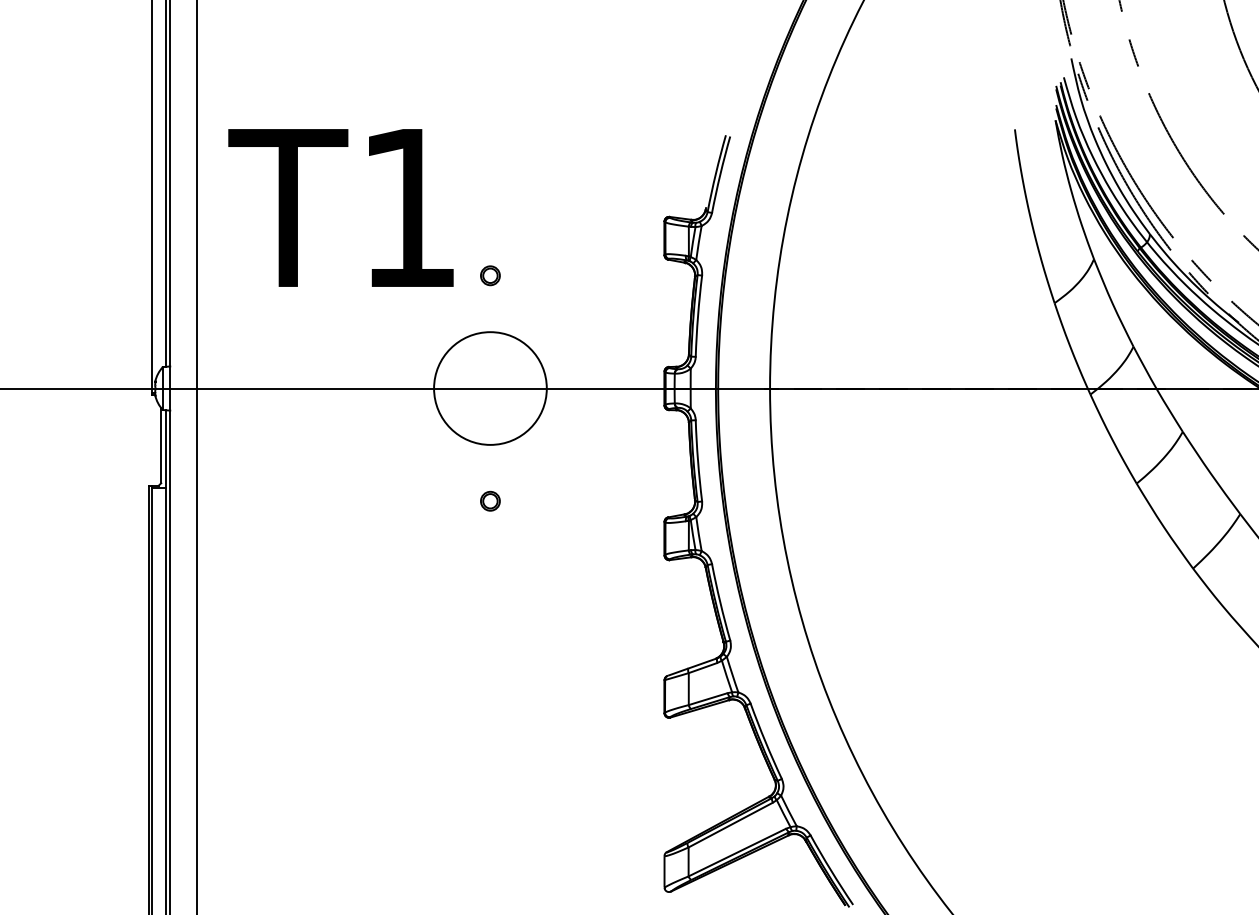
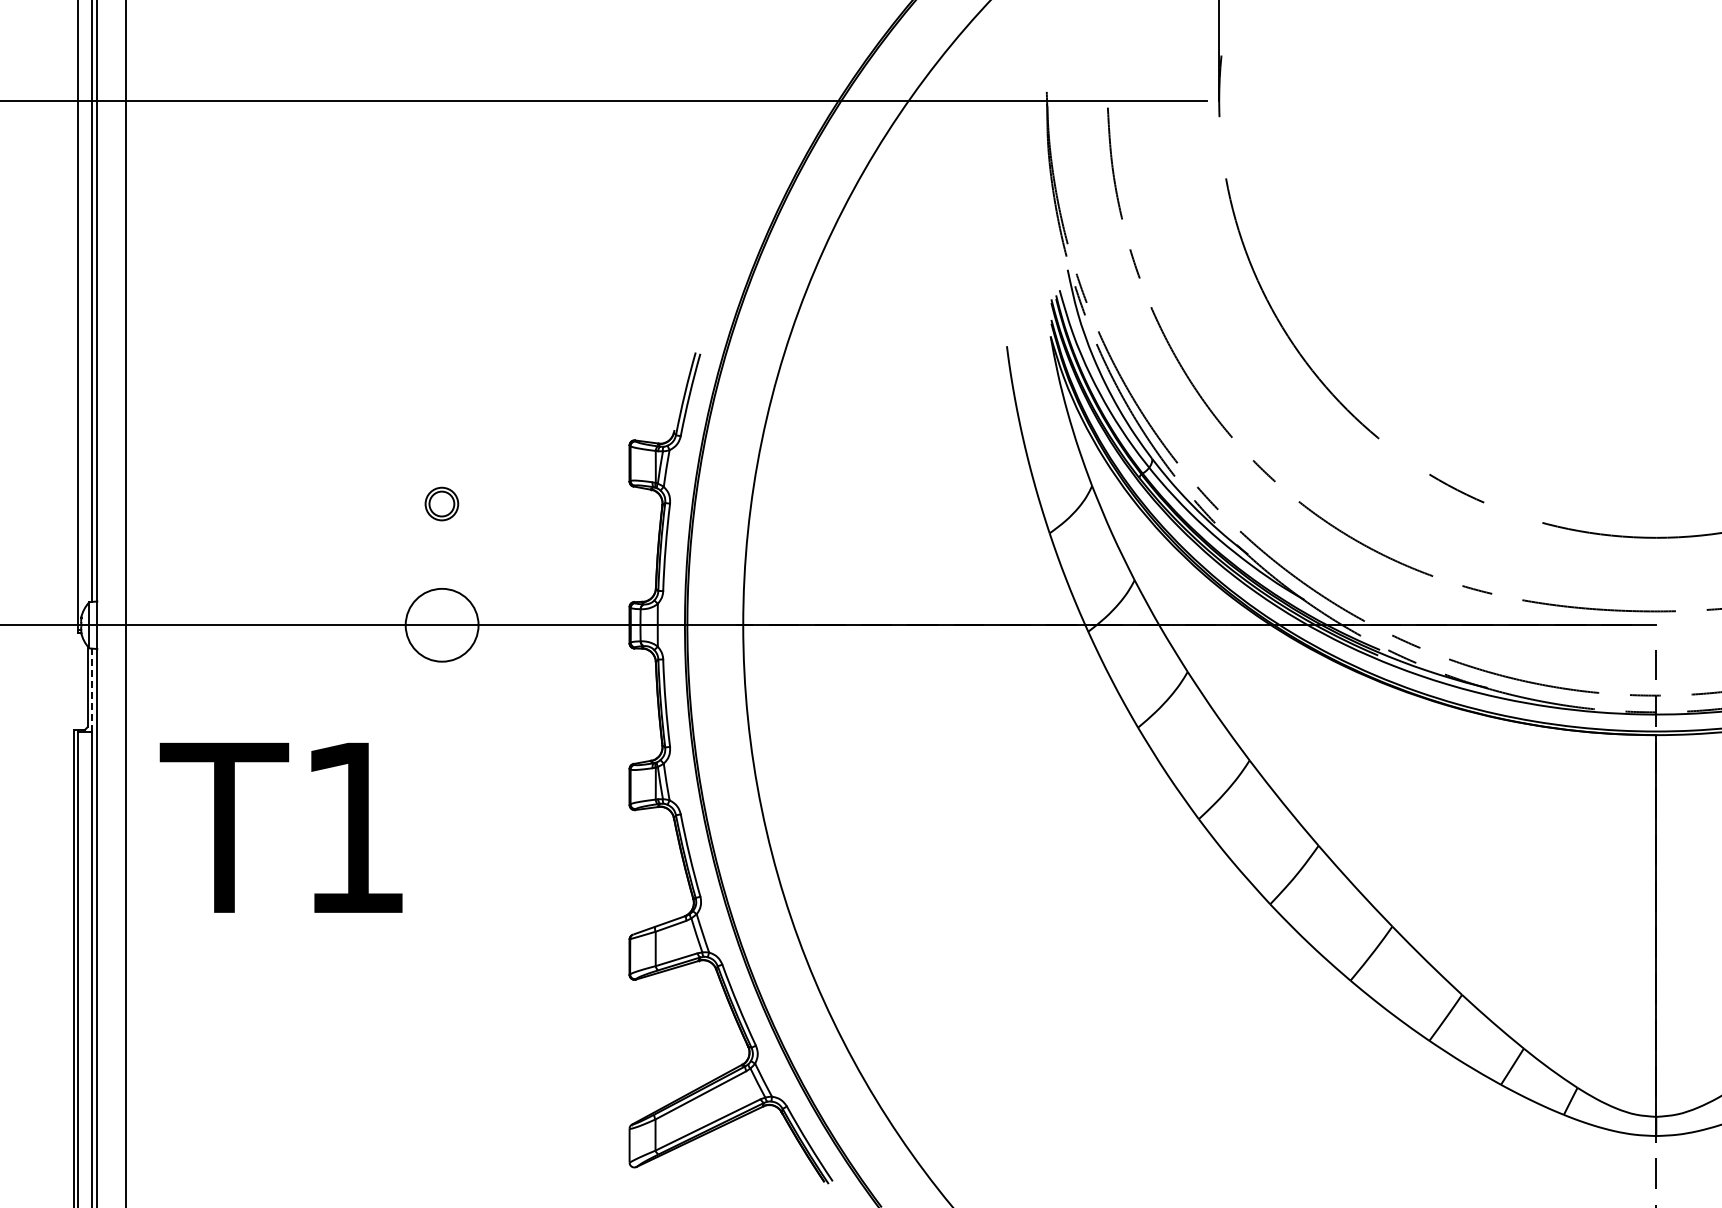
text: (340, 207) -> (280, 827), moved
part: (490, 275) -> (442, 503), size x1.6
circle: (489, 387) -> (441, 624), size x0.6
line: (165, 449) -> (92, 690), solid -> dashed
part: (490, 501) -> (442, 746), removed

